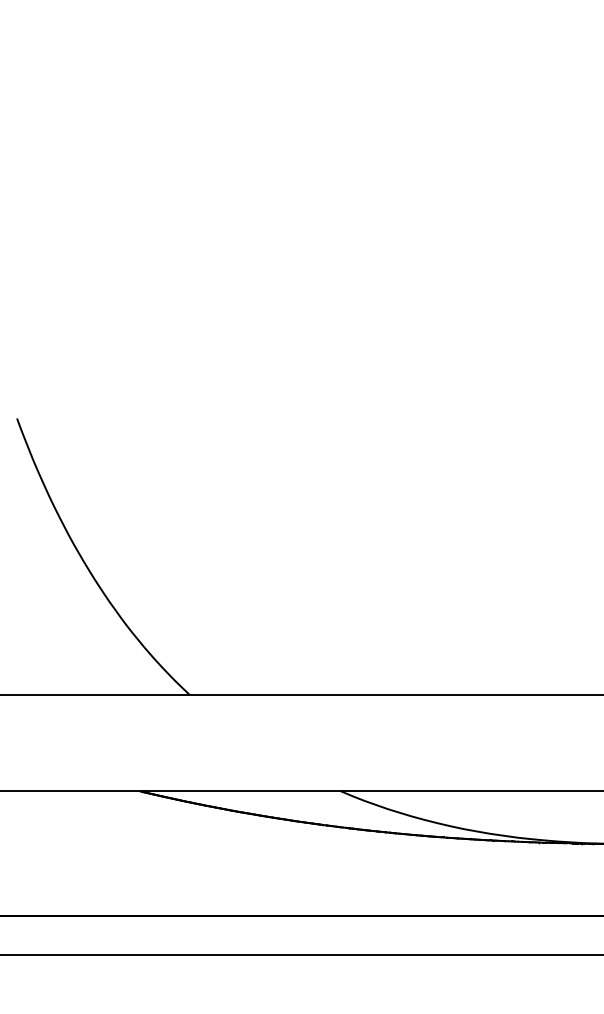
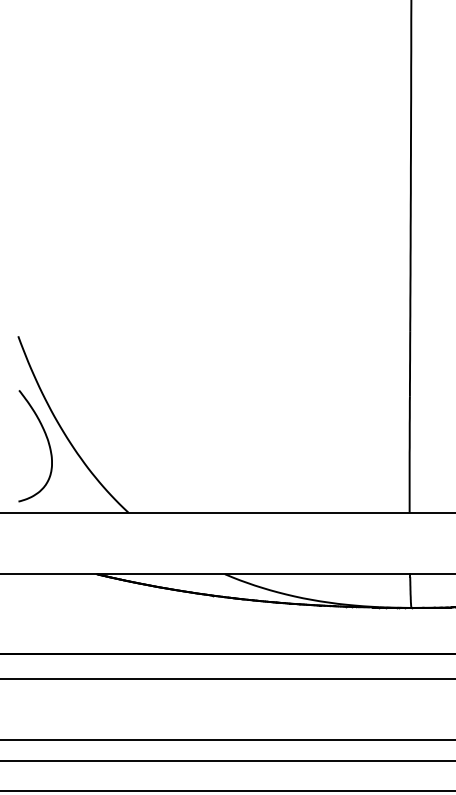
curve: (62, 584) -> (47, 442), added

